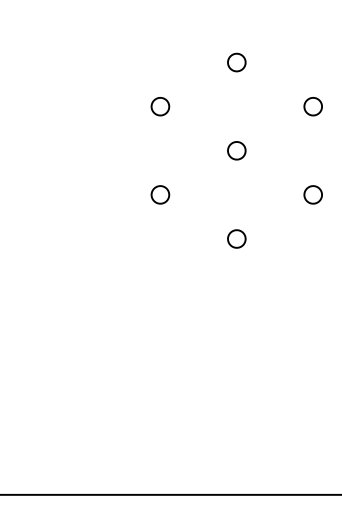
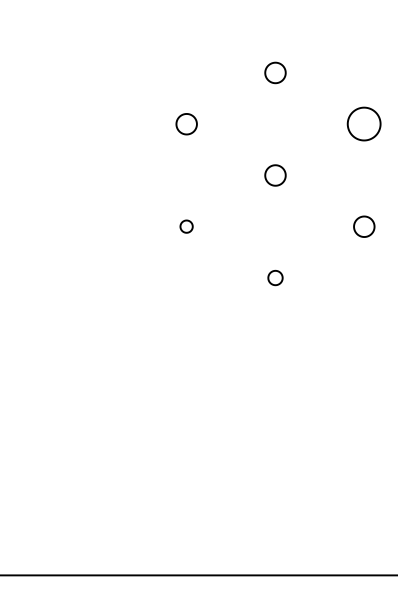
part: (313, 106) -> (364, 124), size x1.6
part: (160, 194) -> (186, 226), size x0.6
part: (236, 238) -> (275, 277), size x0.7

